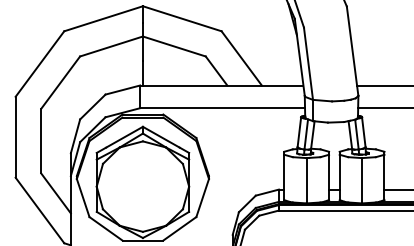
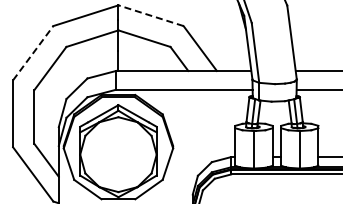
line: (181, 18) -> (150, 15), solid -> dashed
line: (40, 64) -> (33, 53), solid -> dashed

